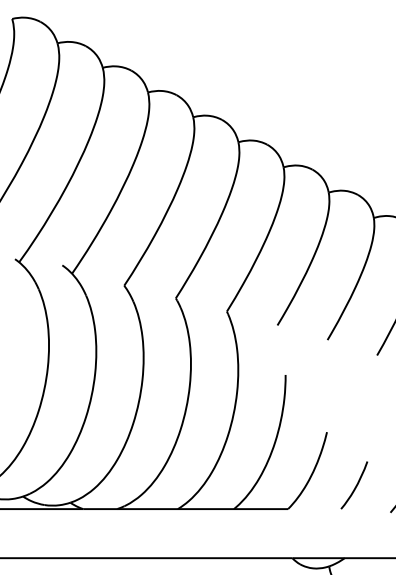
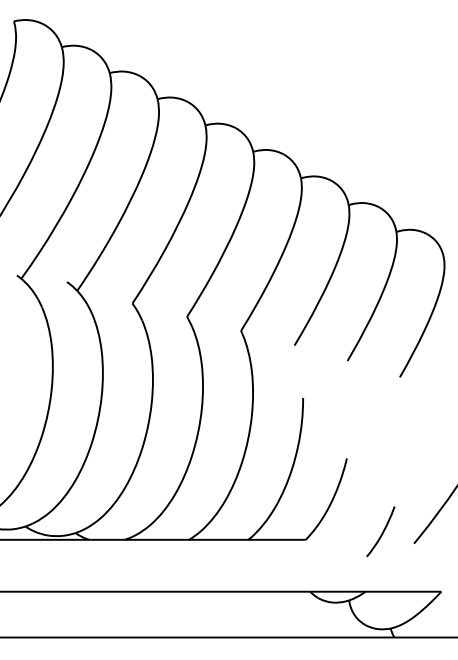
curve: (355, 485) -> (382, 531), moved

